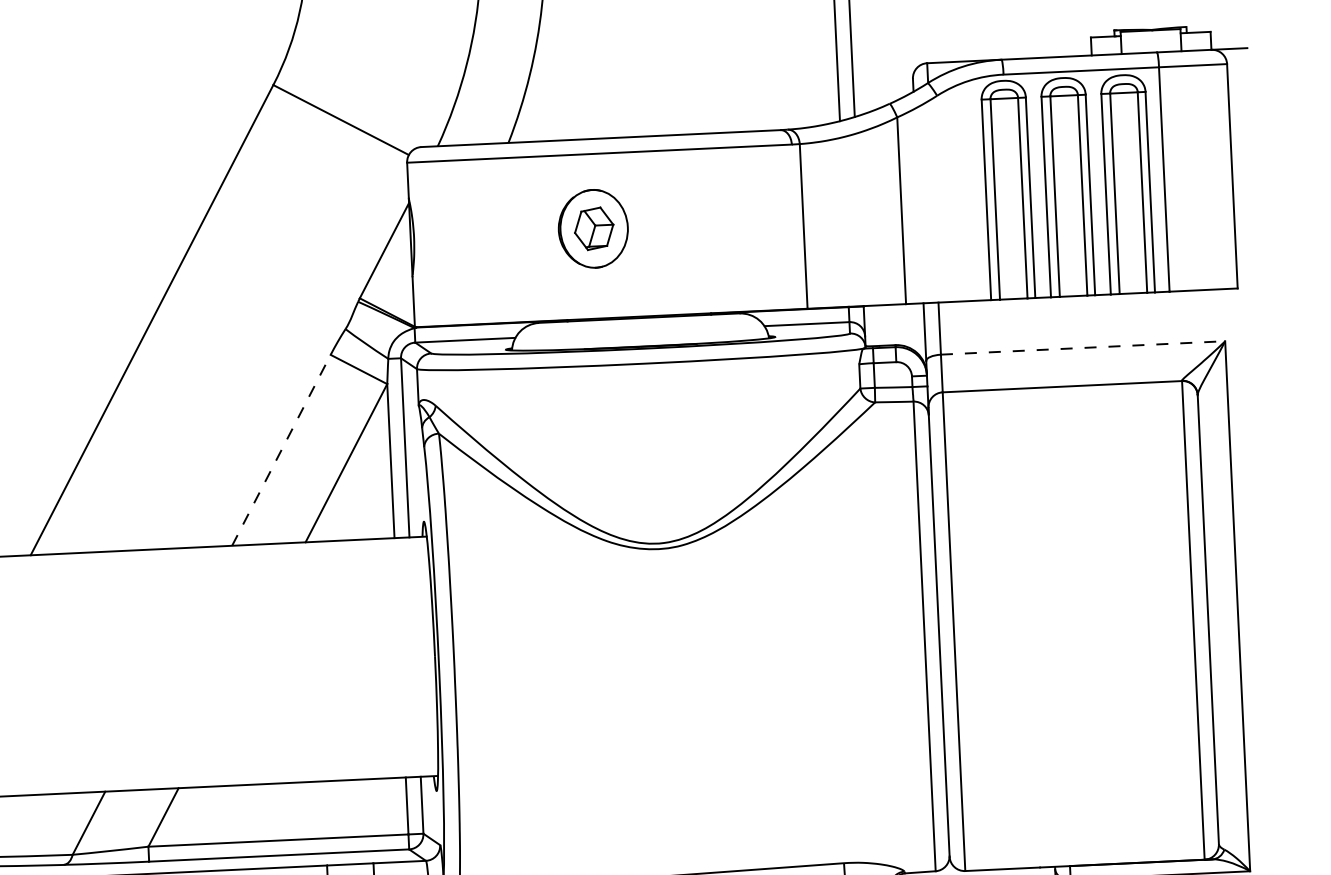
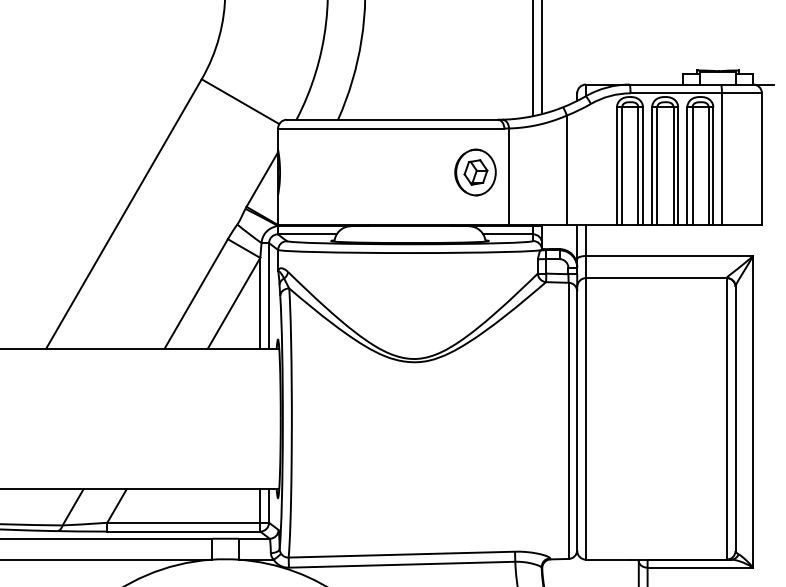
part: (593, 228) -> (475, 172), moved
line: (1082, 347) -> (669, 255), dashed -> solid
line: (281, 449) -> (196, 293), dashed -> solid

